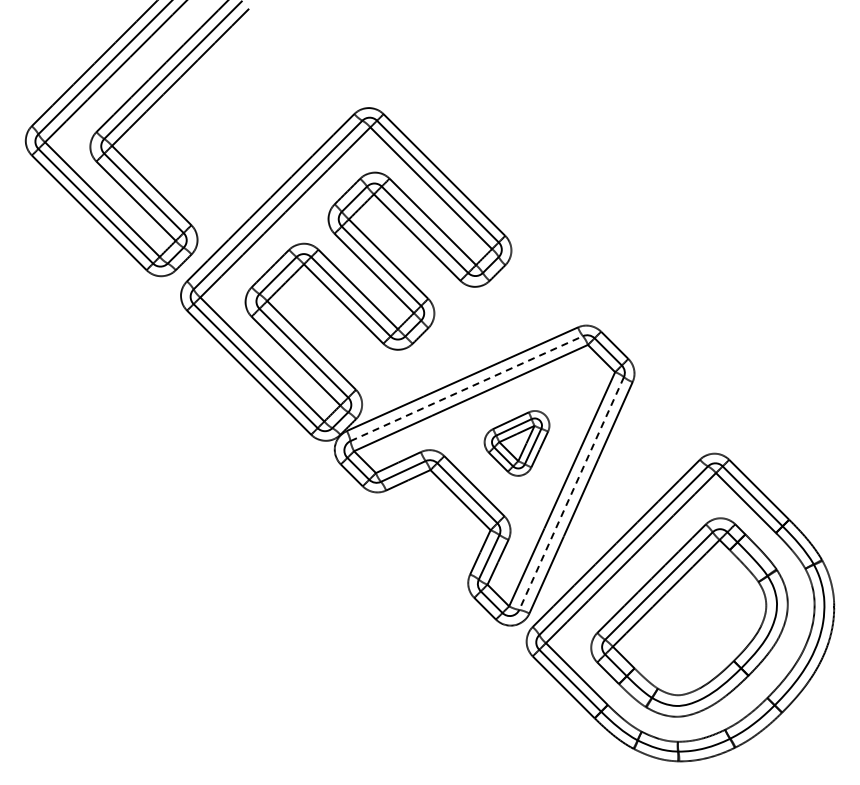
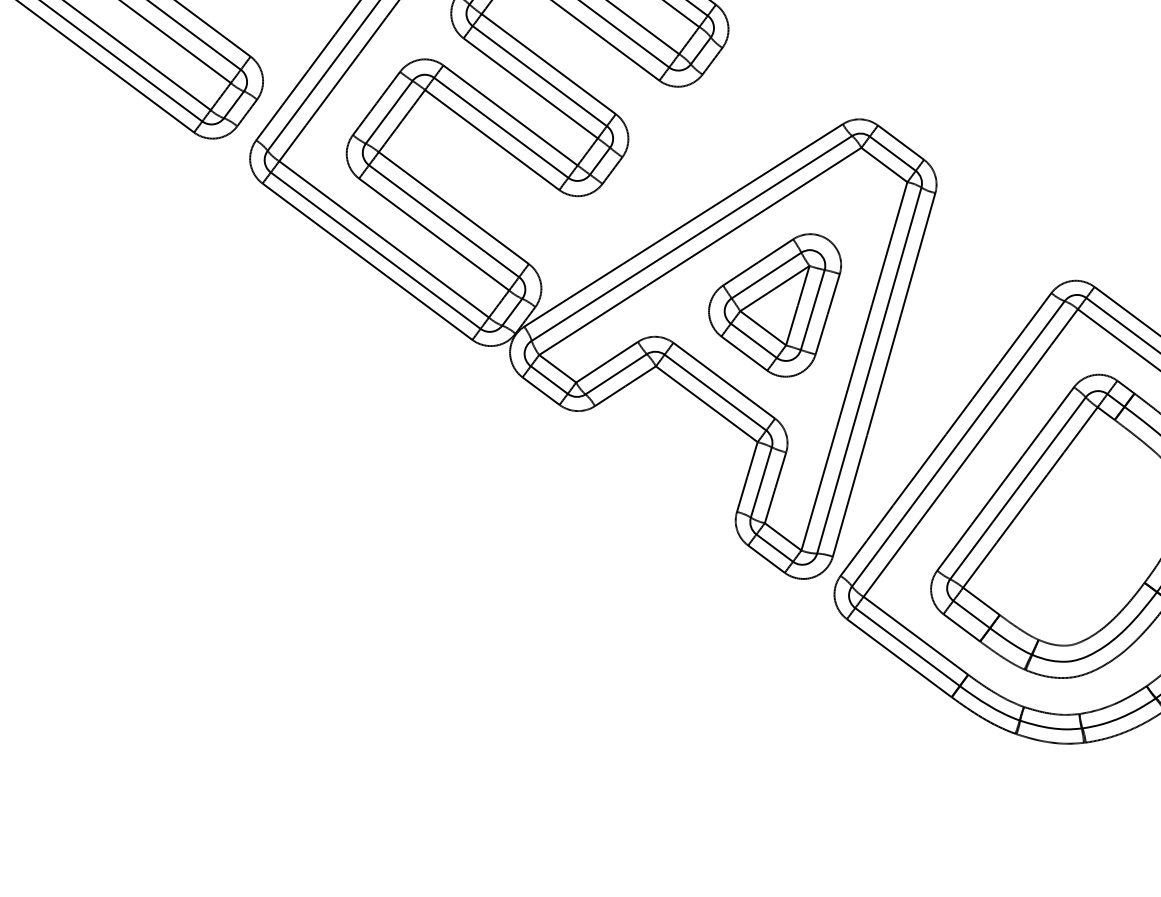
line: (466, 388) -> (691, 238), dashed -> solid
part: (516, 443) -> (777, 308), size x1.43
line: (571, 493) -> (869, 370), dashed -> solid

